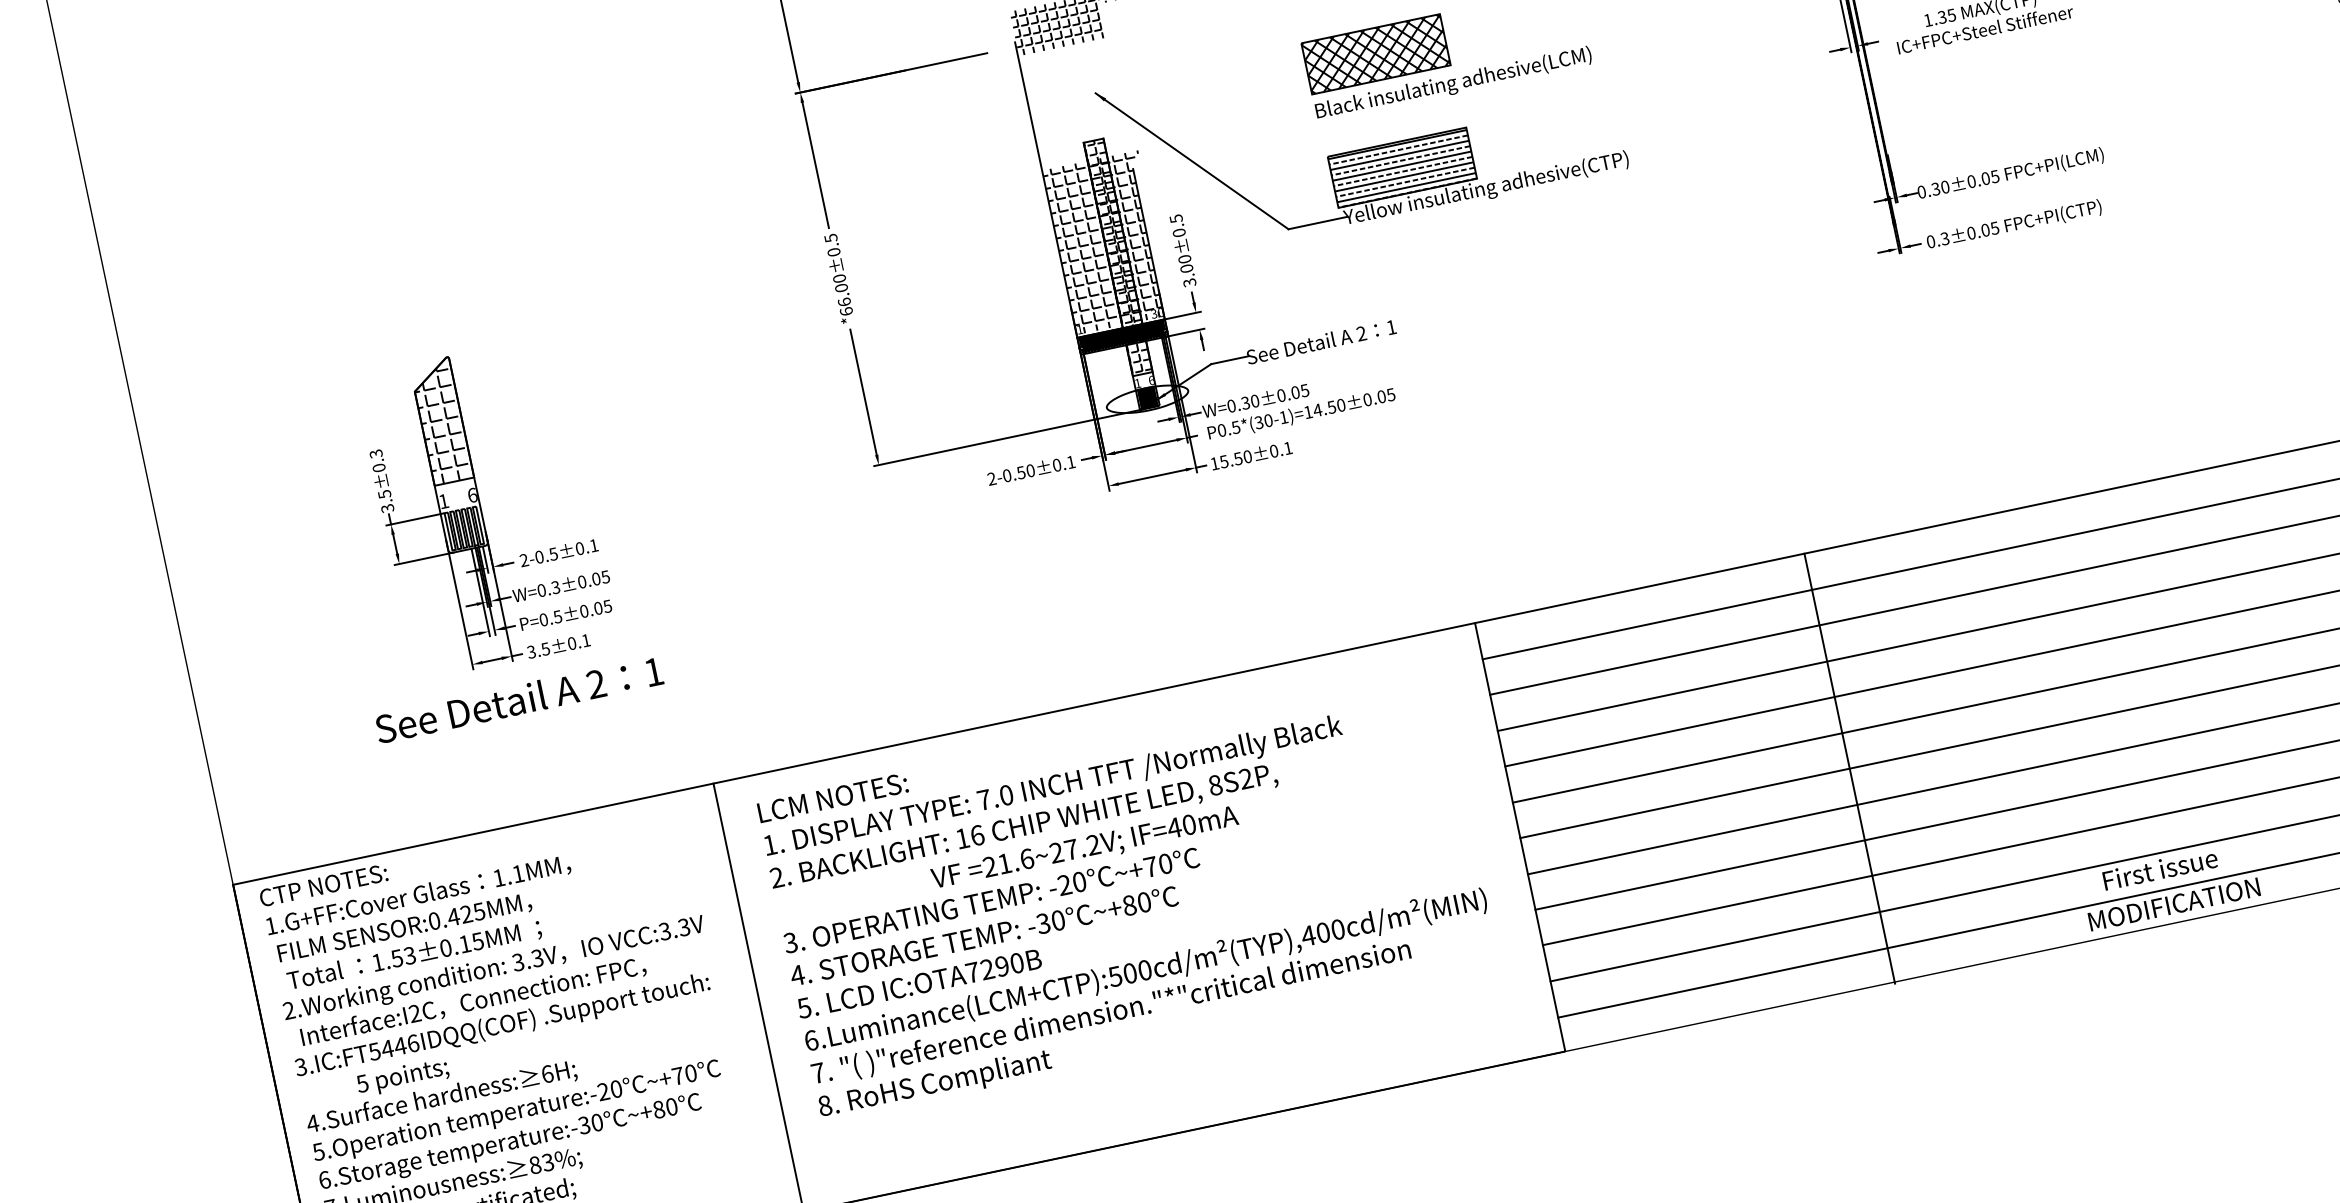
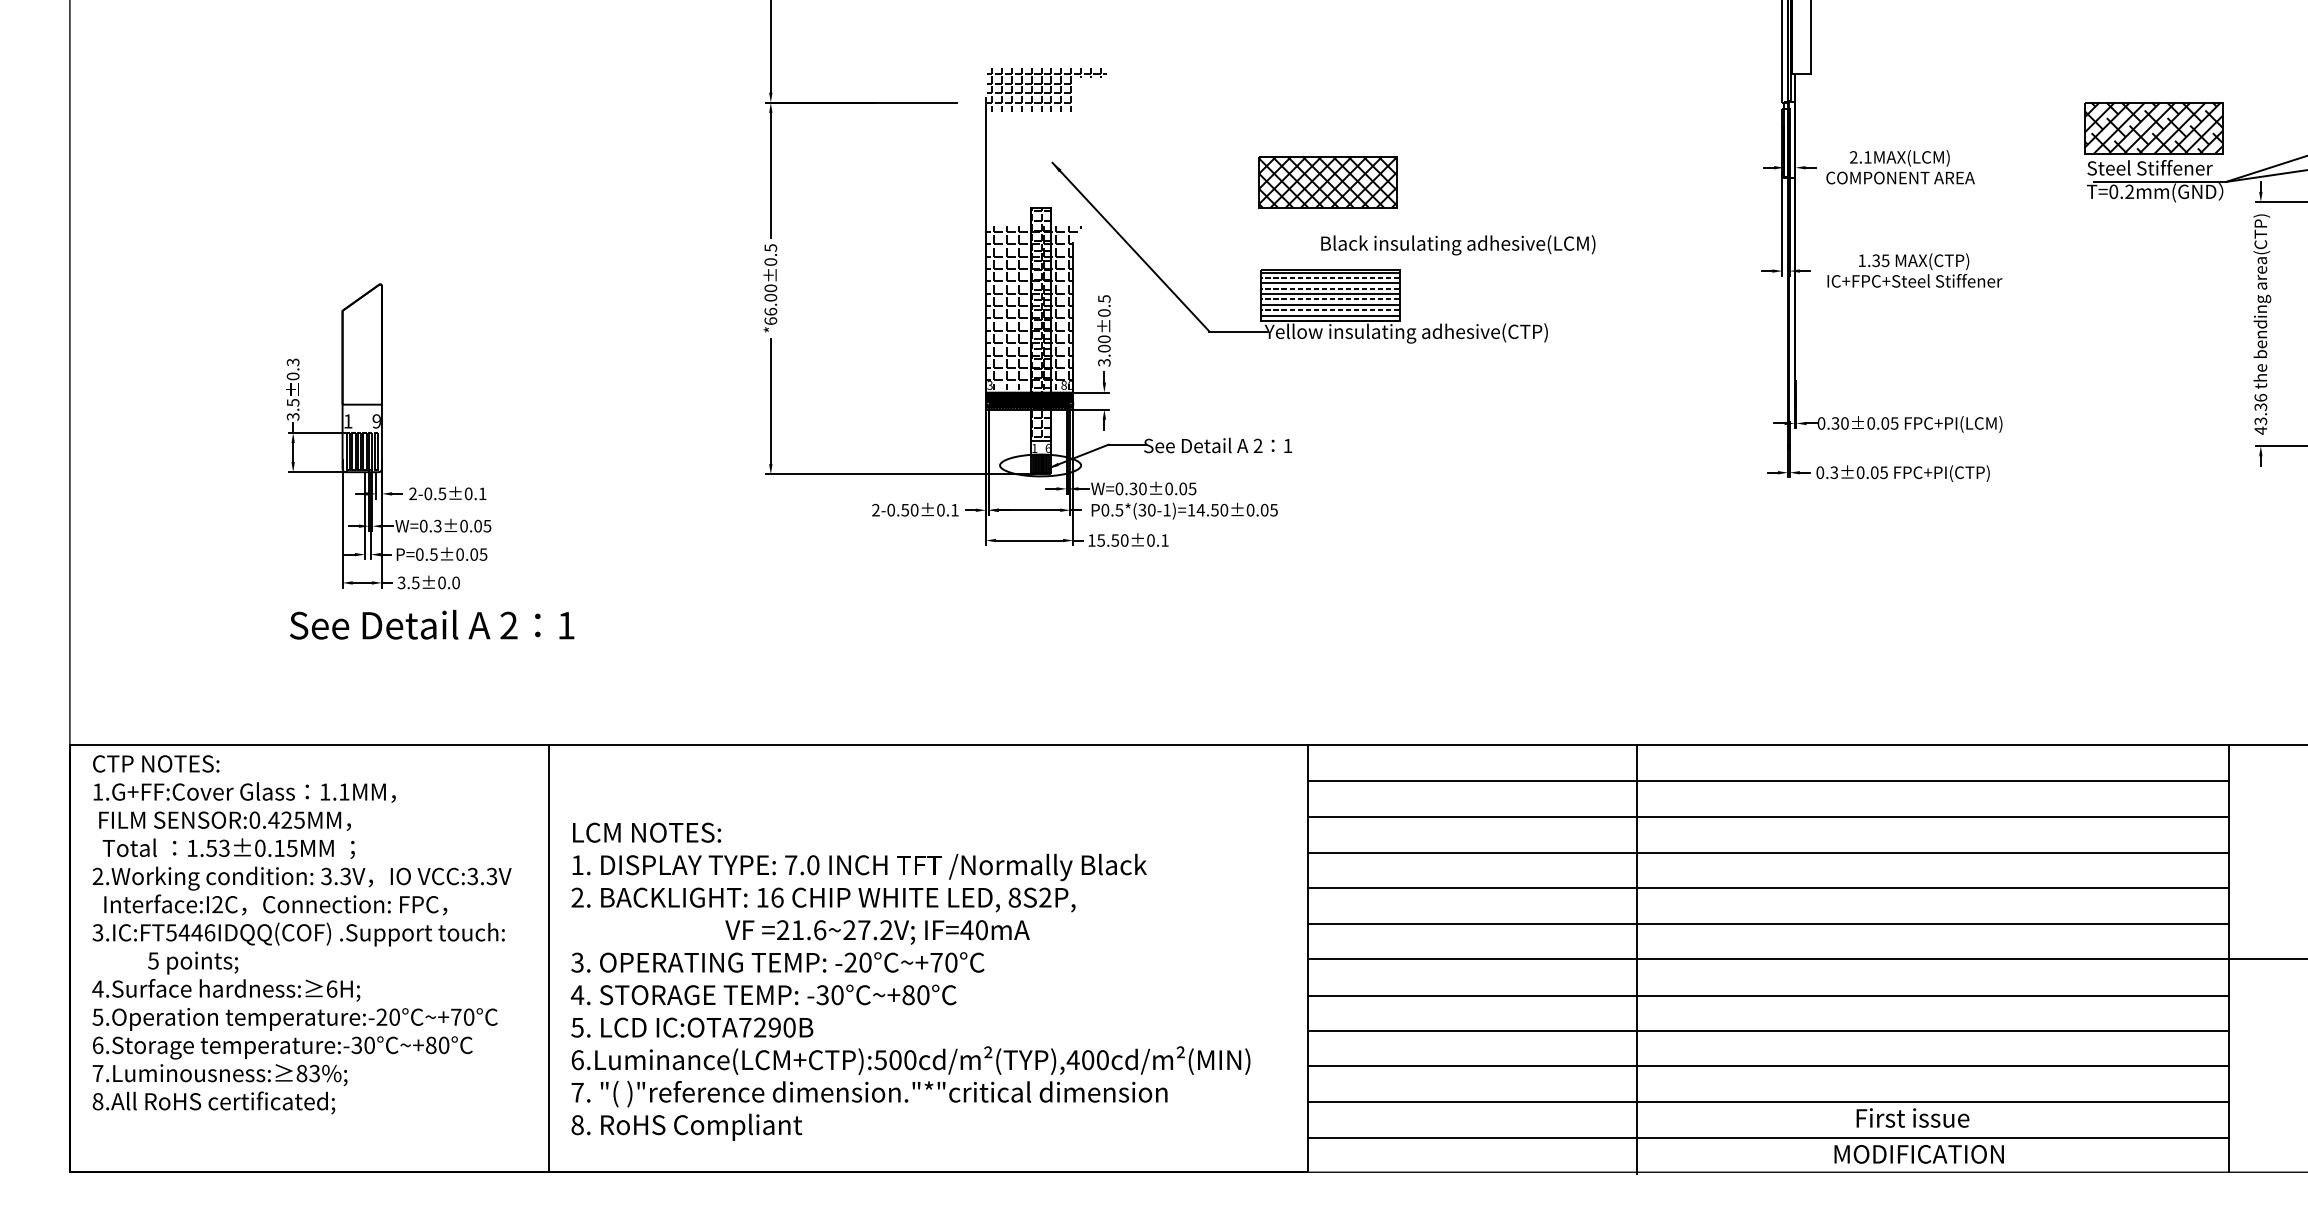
text: (1453, 84) -> (1458, 245), moved
text: (1153, 314) -> (1063, 385), 30 -> 80
text: (1079, 329) -> (989, 385), 1 -> 3
hatch: (440, 425) -> (360, 348), removed
text: (472, 495) -> (376, 421), 6 -> 9
text: (585, 640) -> (455, 582), 3.5±0.1 -> 3.5±0.0
text: (519, 699) -> (432, 624), moved
text: (1128, 891) -> (910, 981), moved

